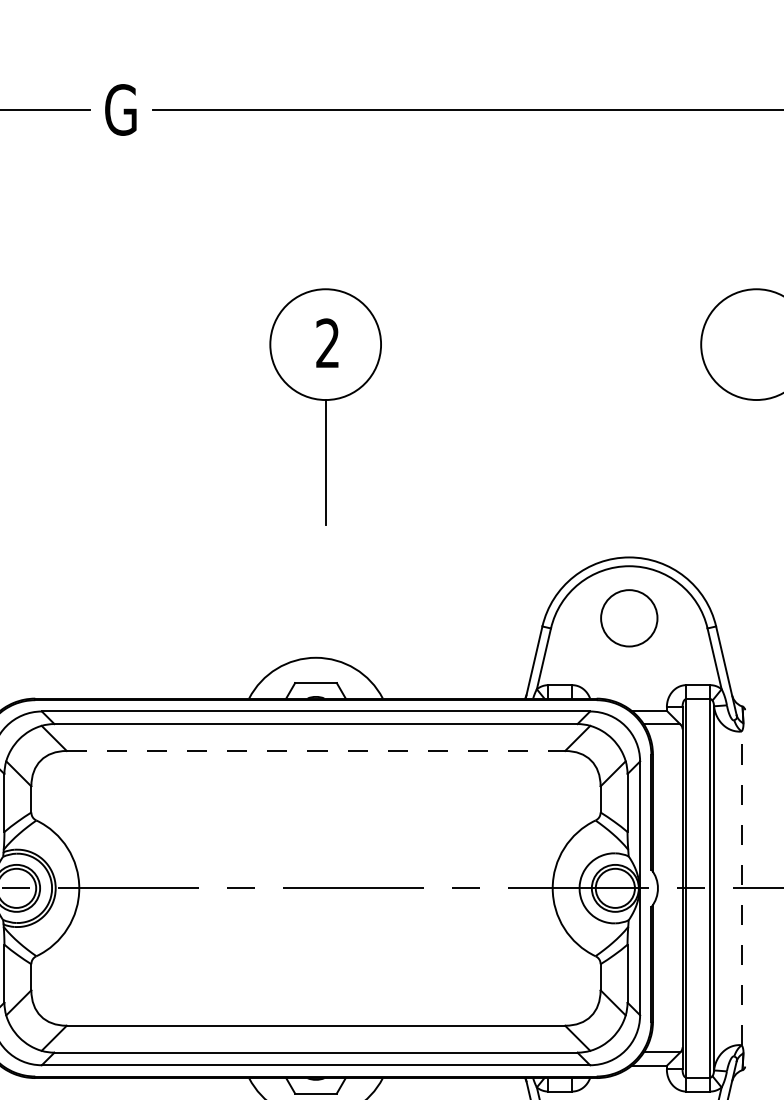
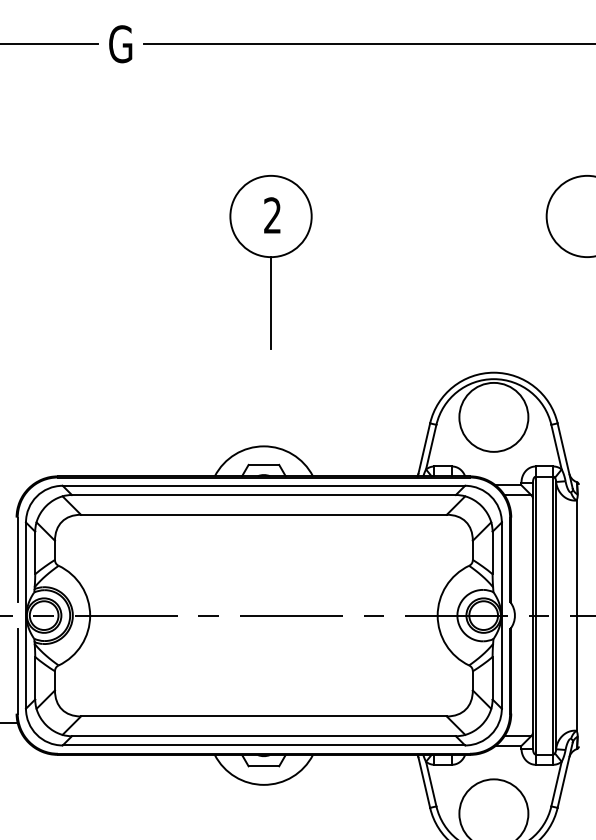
circle: (628, 617) -> (493, 416), size x1.67
line: (315, 750) -> (263, 514), dashed -> solid
line: (741, 888) -> (576, 615), dashed -> solid

